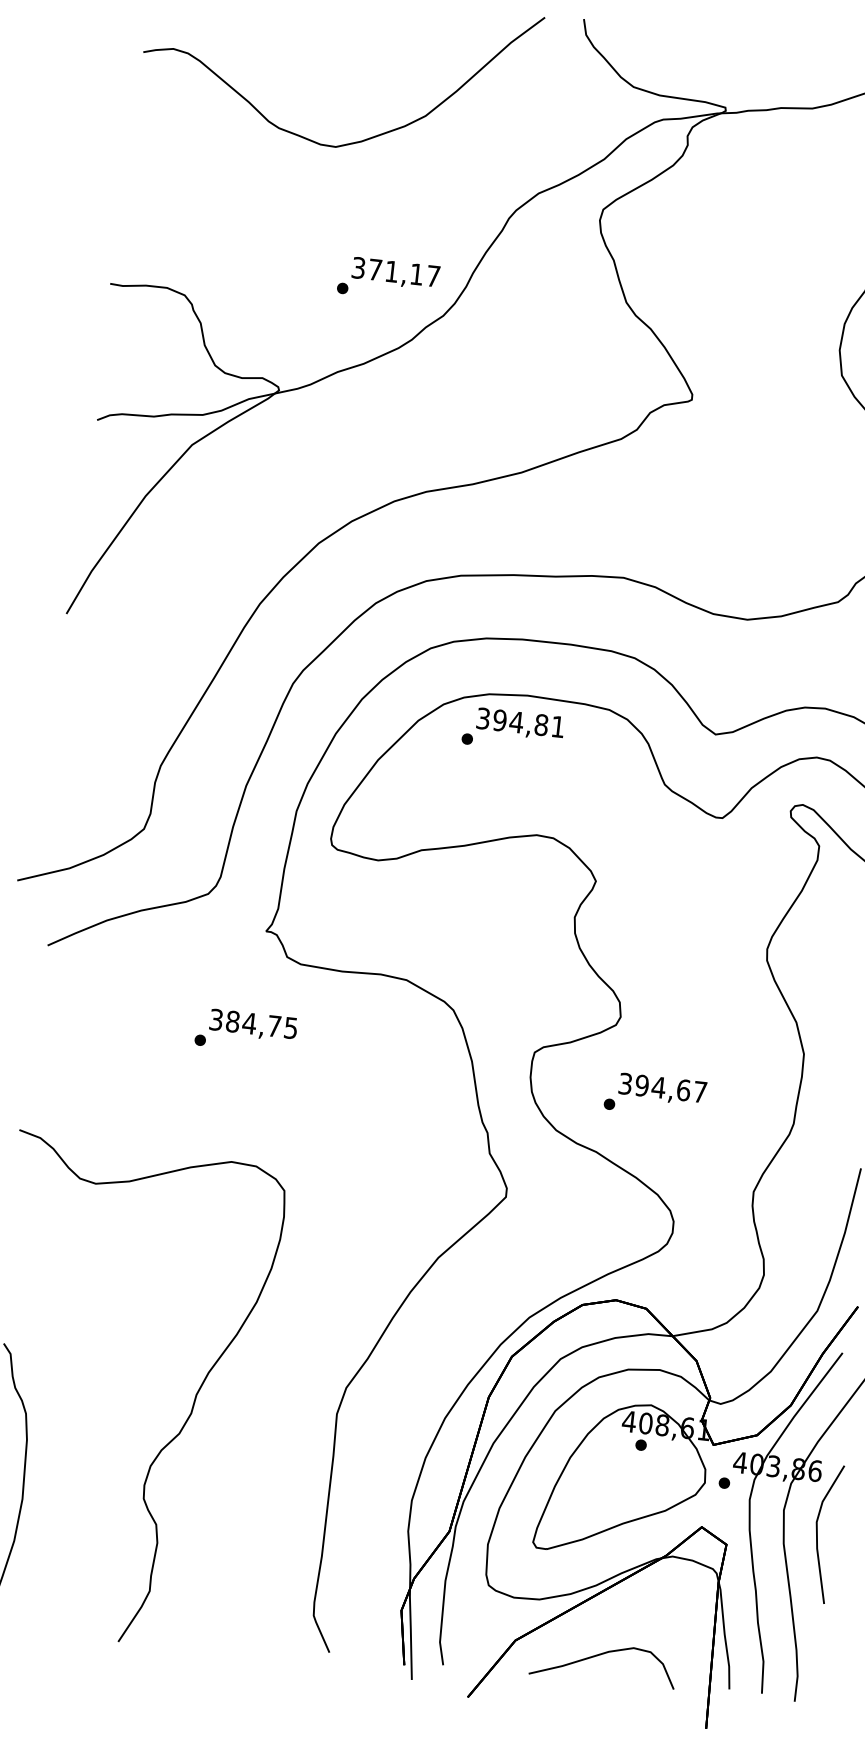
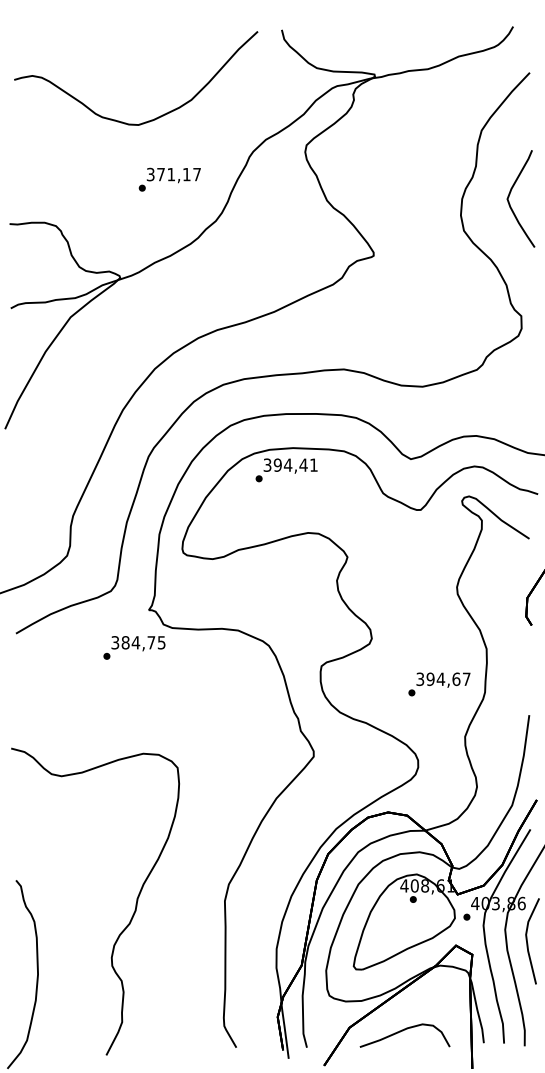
text: (388, 279) -> (169, 179), moved
text: (541, 723) -> (303, 464), 394,81 -> 394,41
text: (246, 1030) -> (134, 647), moved
text: (655, 1095) -> (439, 684), moved

